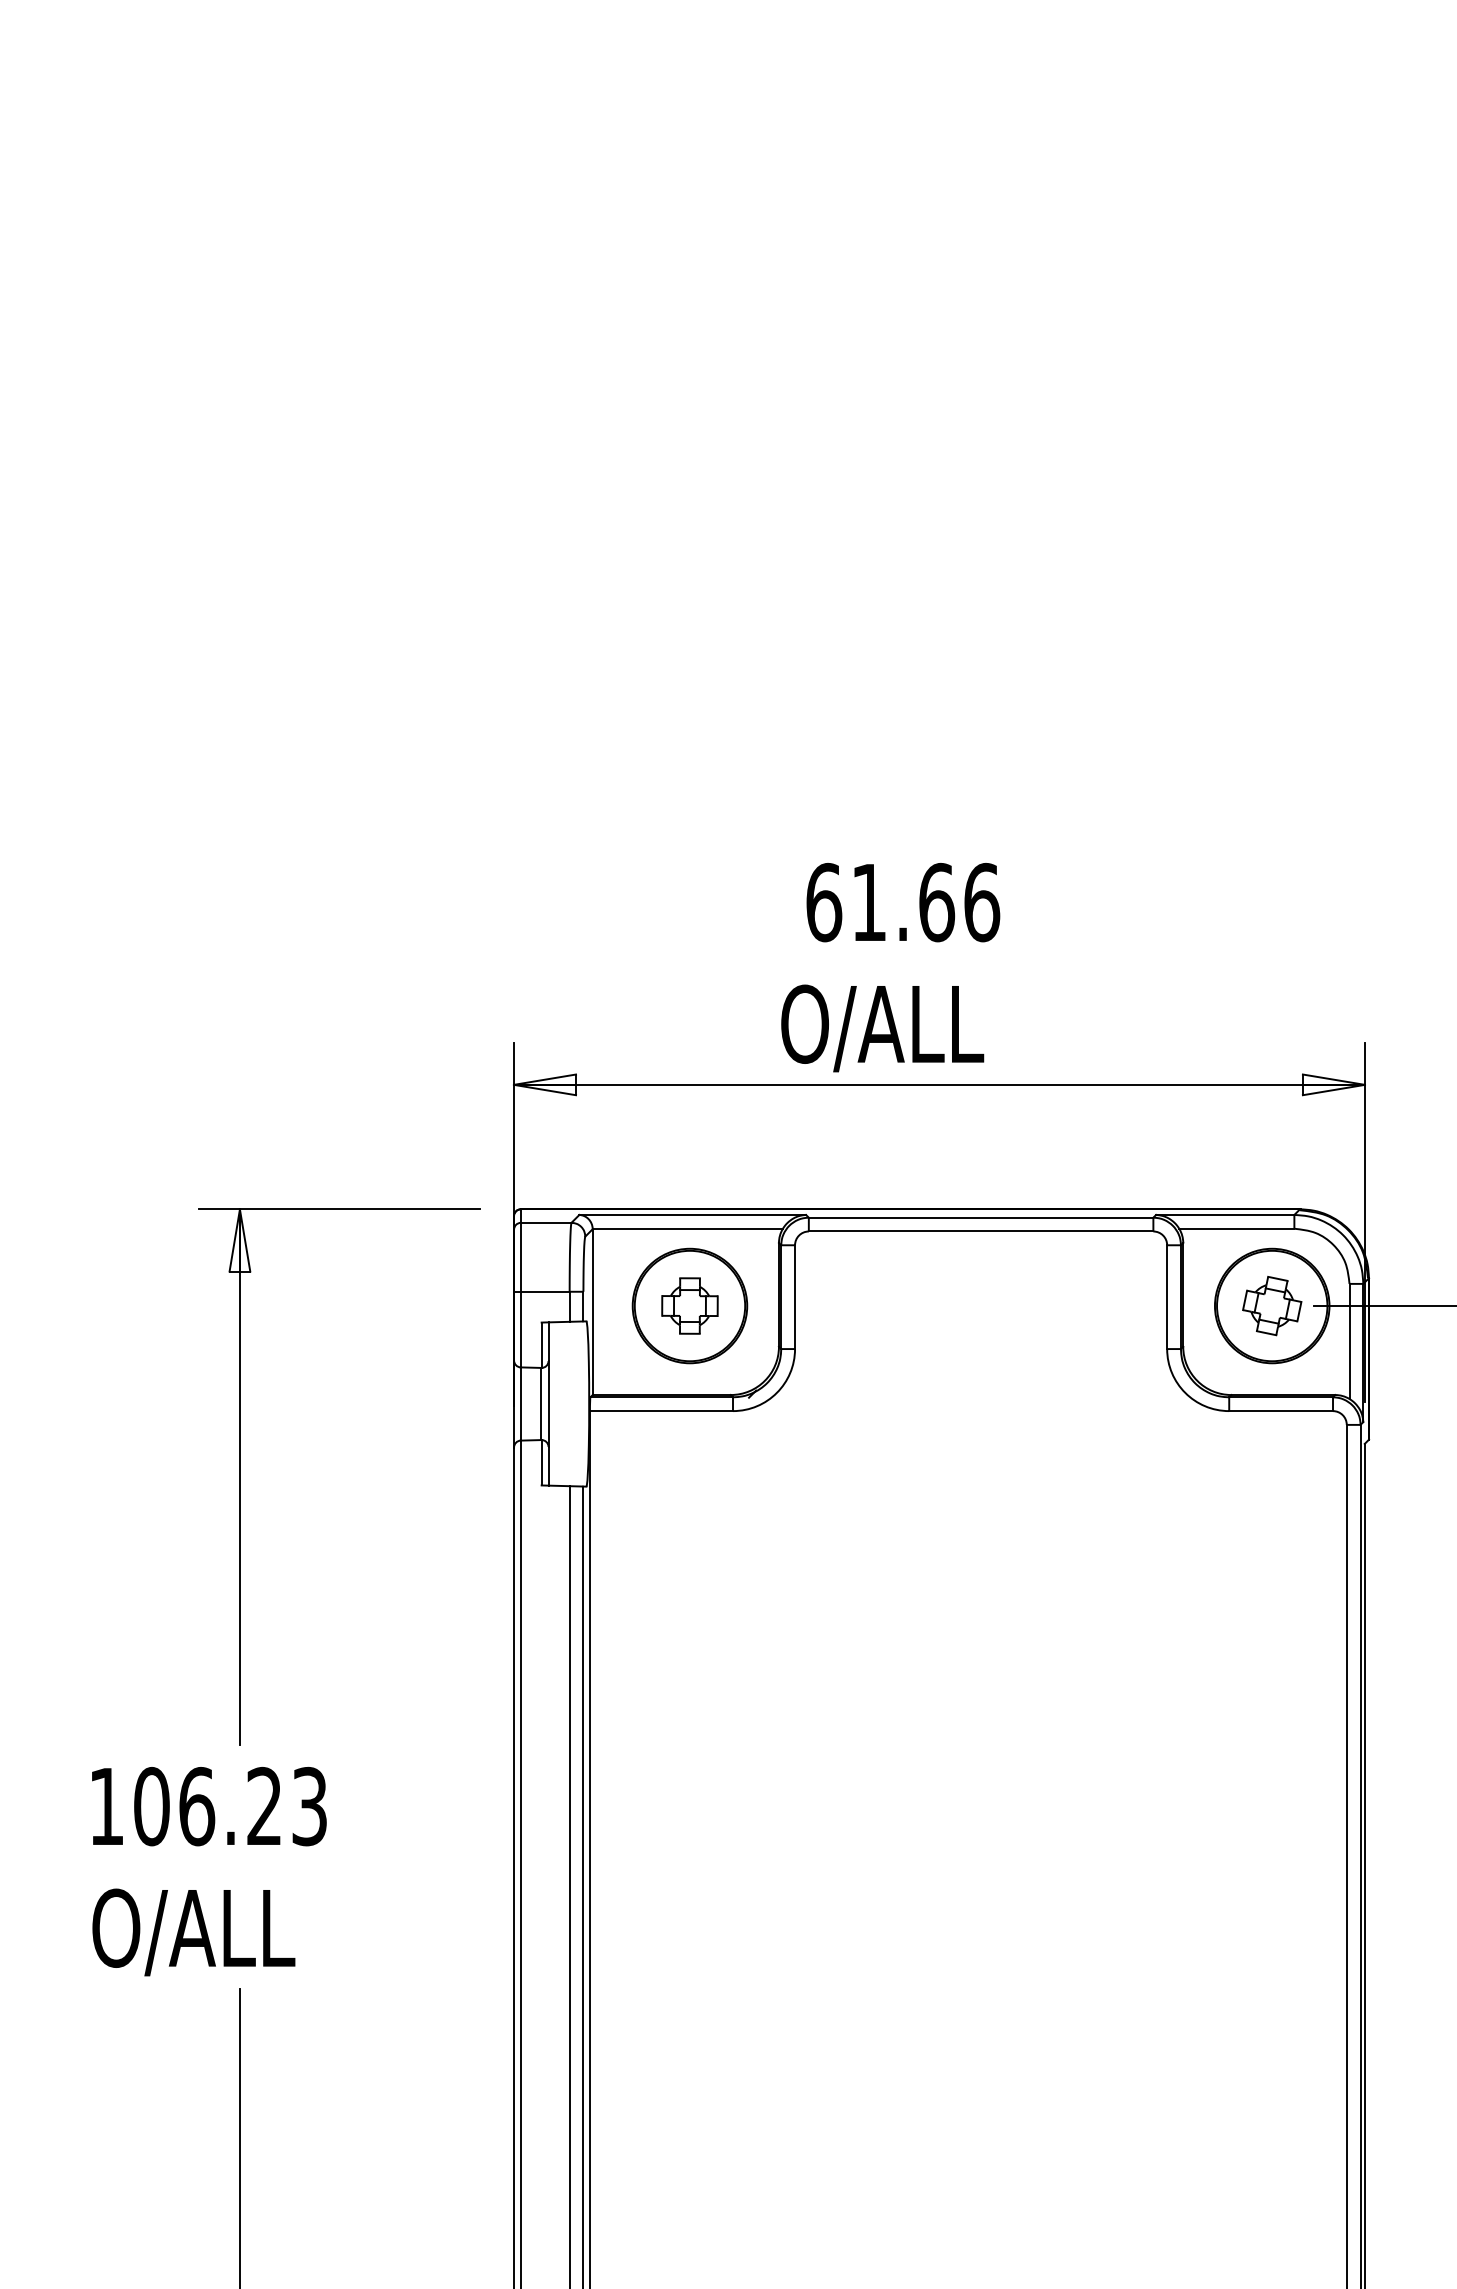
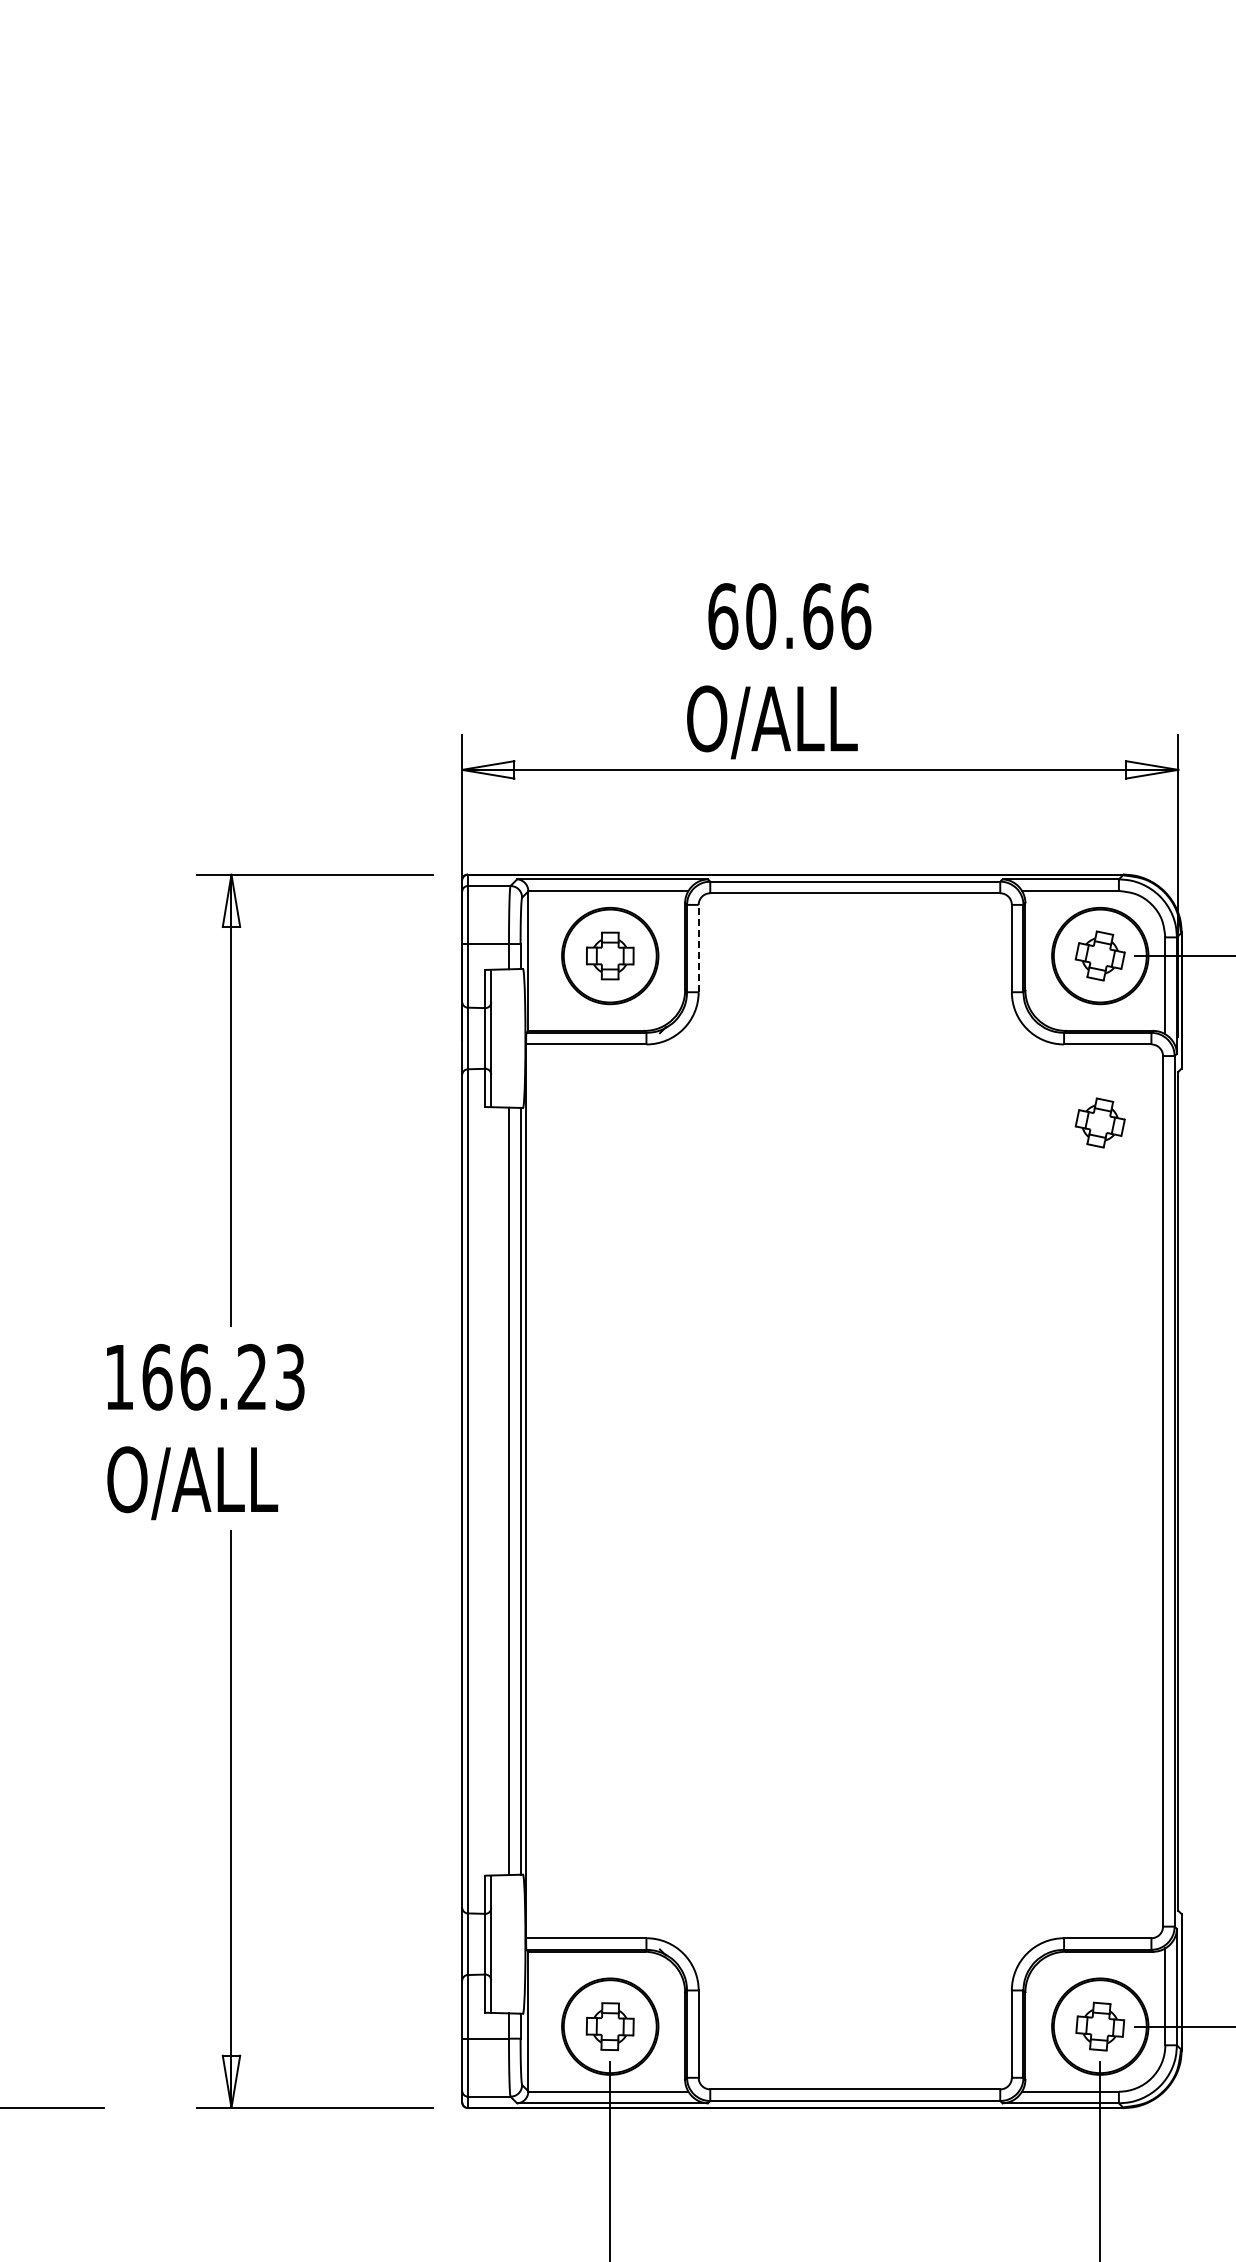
text: (869, 902) -> (761, 616), 61.66 -> 60.66
line: (794, 1297) -> (698, 948), solid -> dashed
part: (1271, 1503) -> (1099, 1122), added
text: (152, 1805) -> (157, 1376), 106.23 -> 166.23

